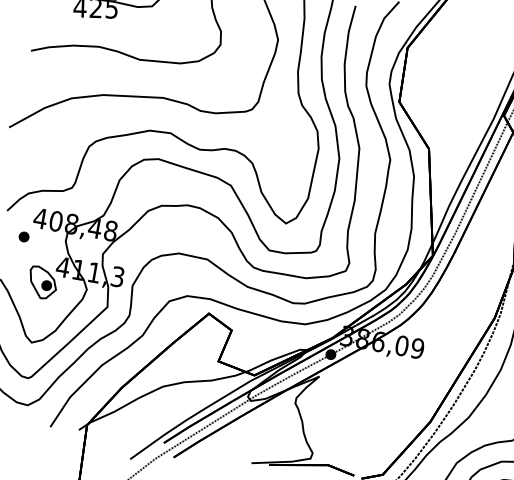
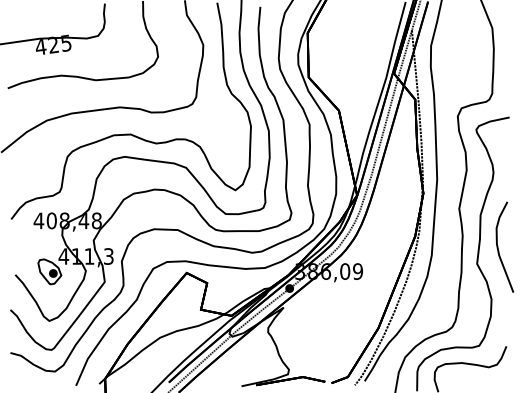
part: (24, 236) -> (28, 237), removed

